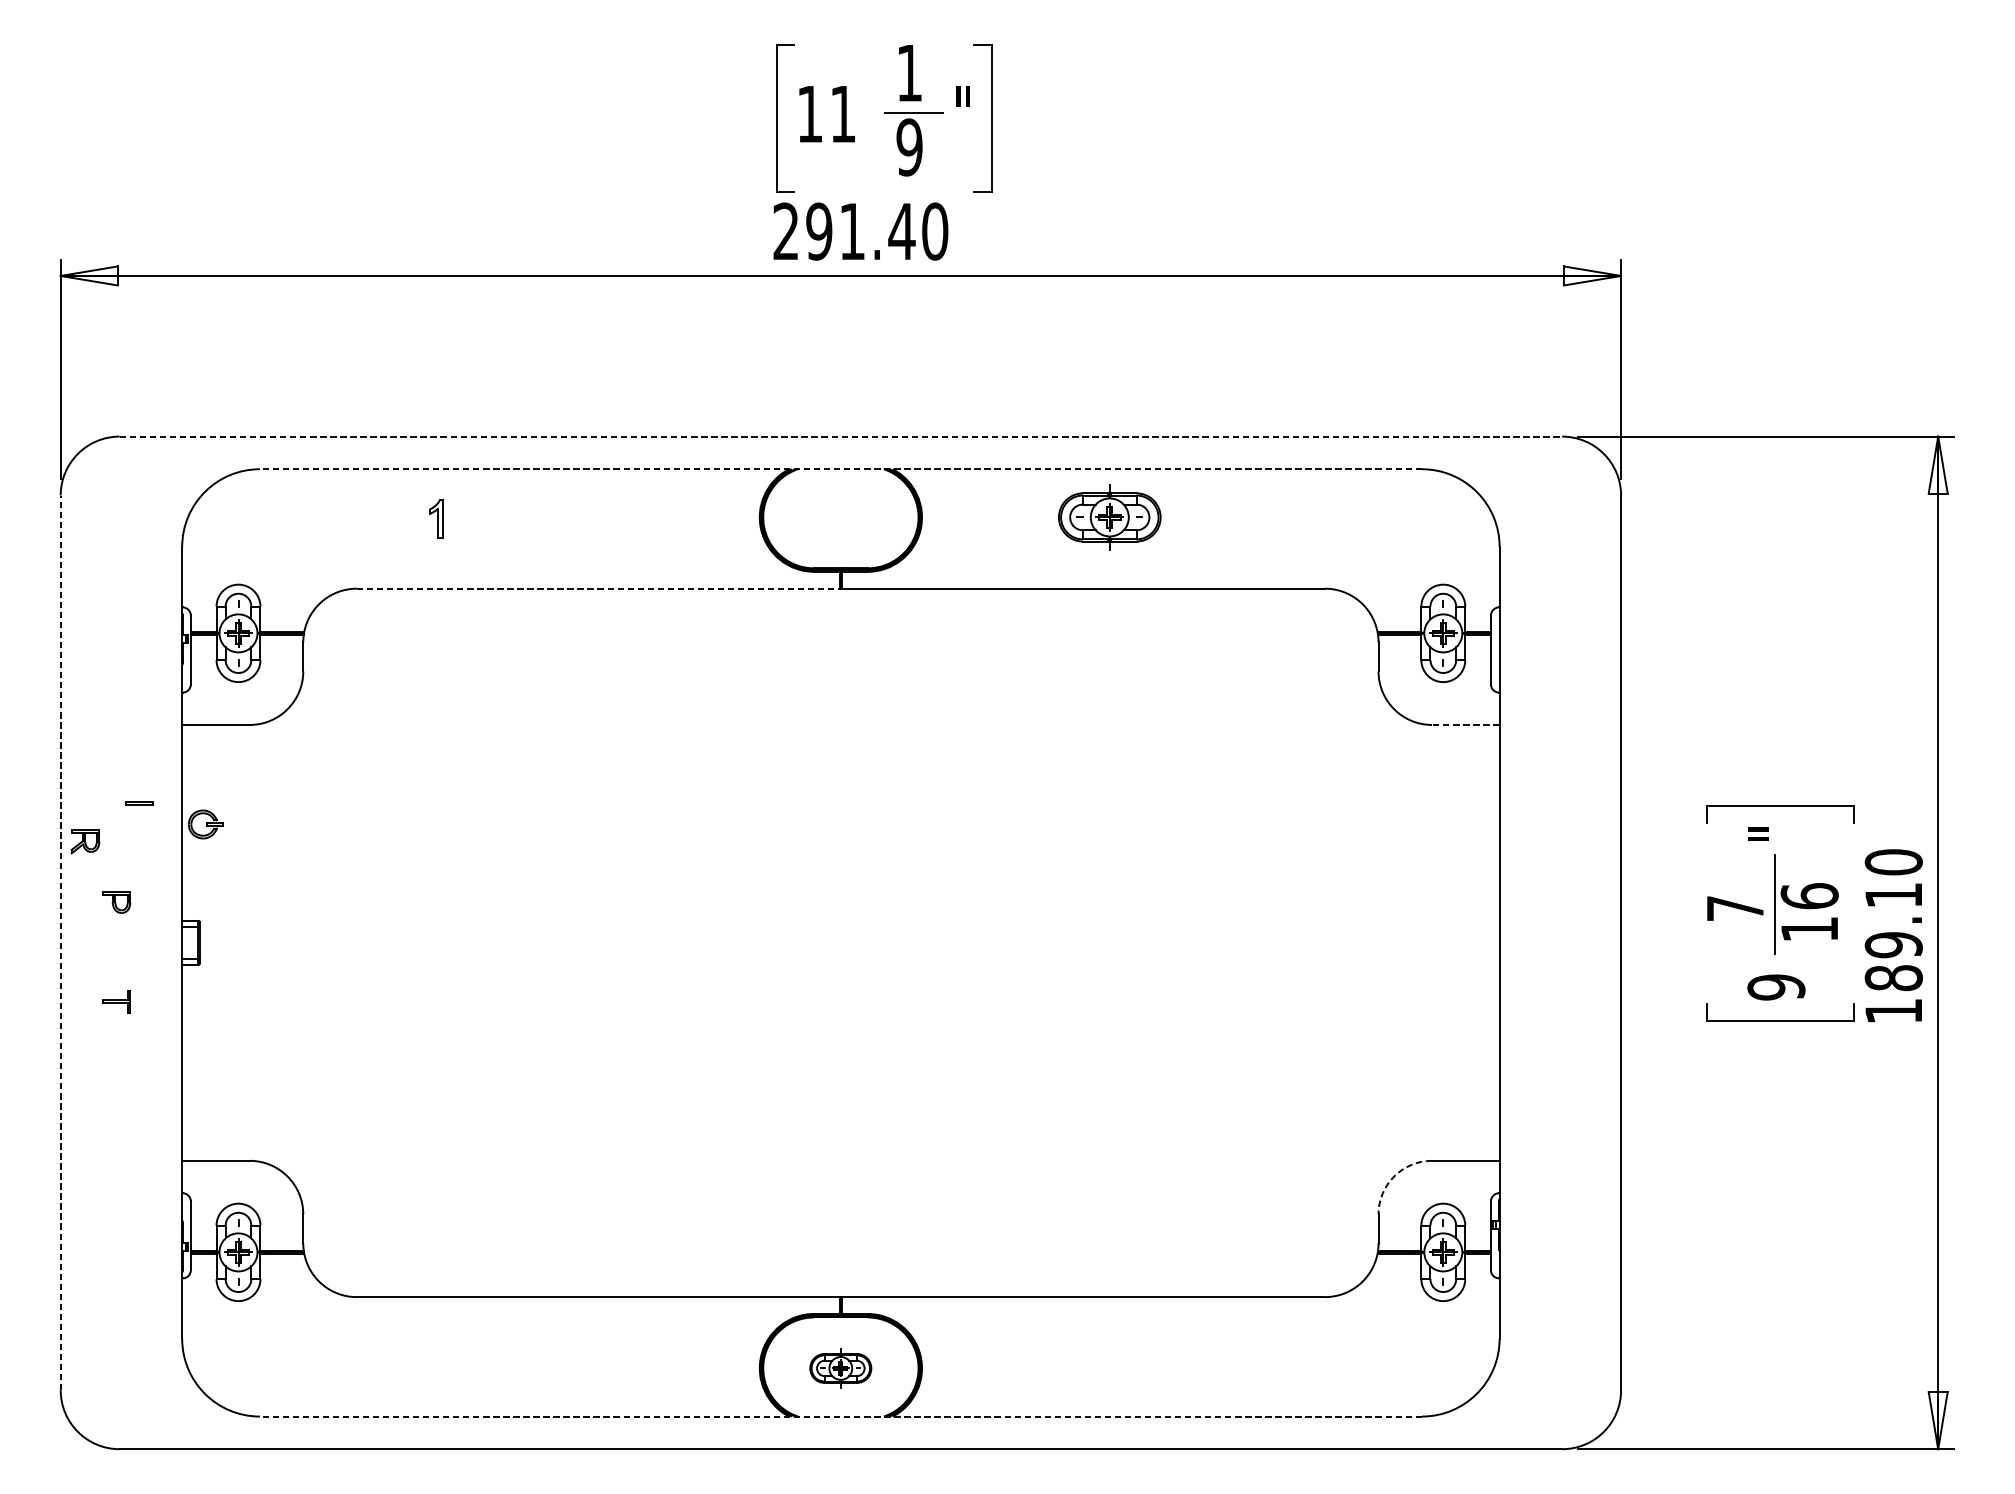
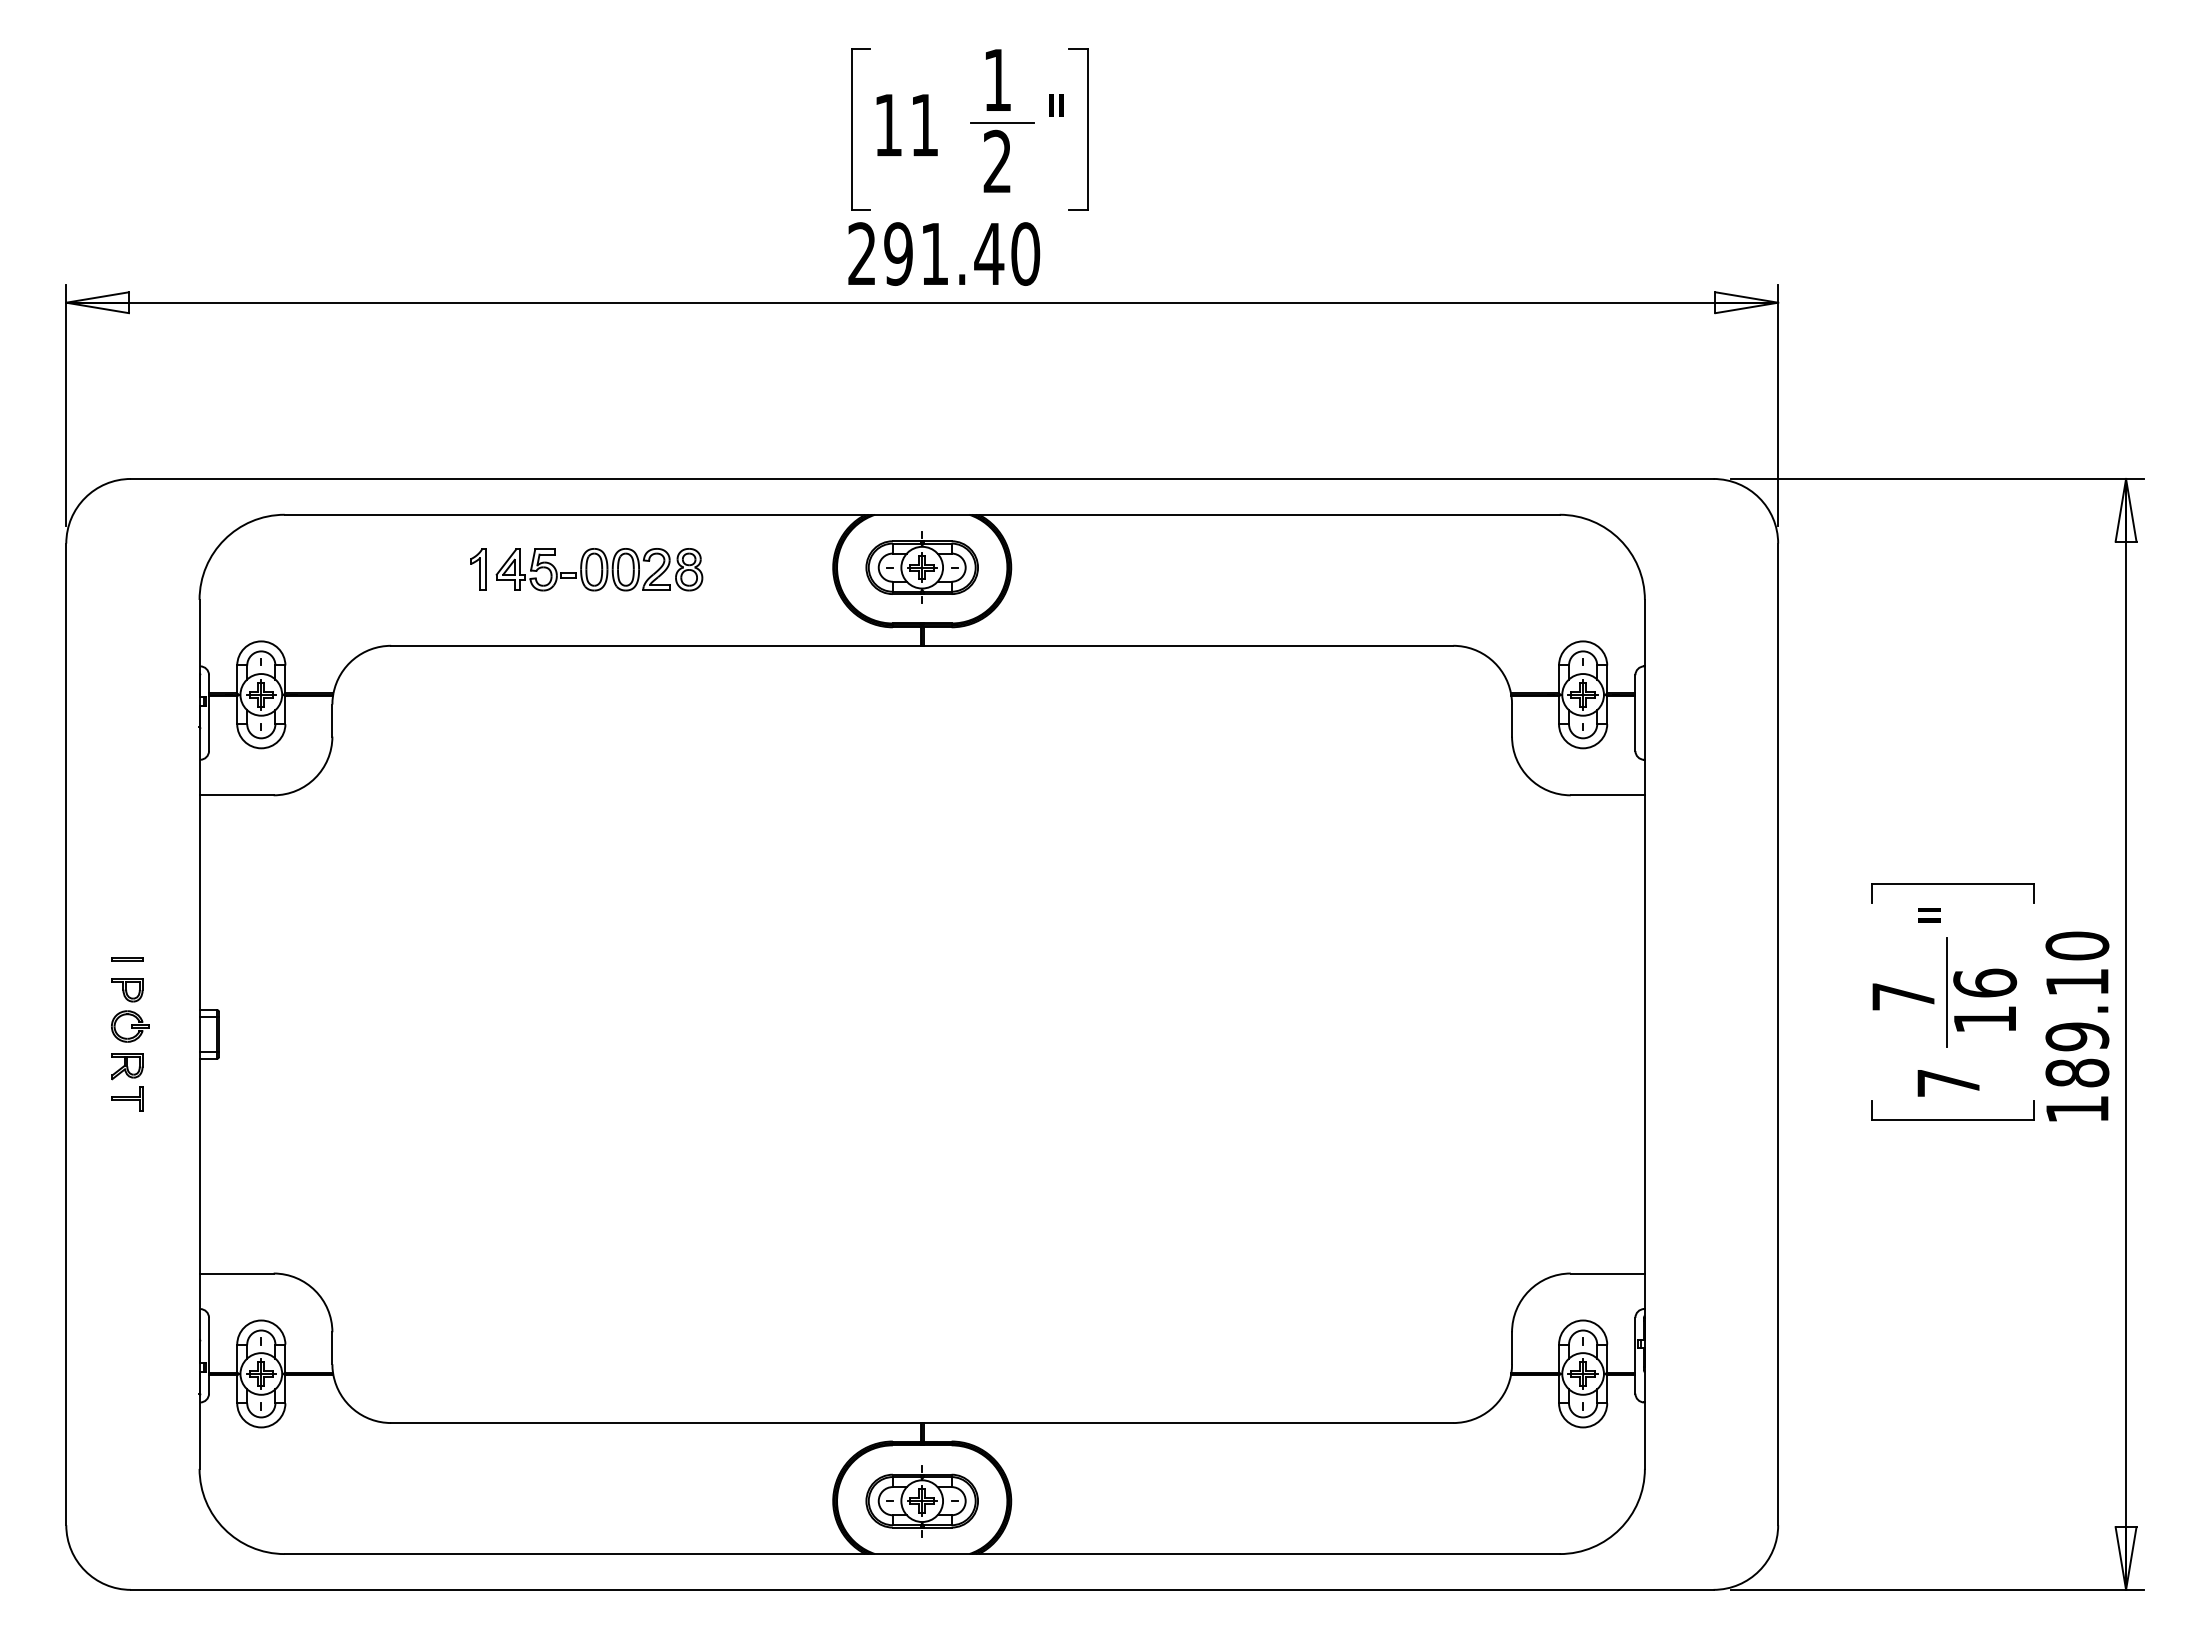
text: (909, 147) -> (997, 161), 9 -> 2
line: (841, 436) -> (922, 478), dashed -> solid
line: (840, 468) -> (921, 514), dashed -> solid
part: (1109, 517) -> (921, 567), moved
part: (546, 519) -> (599, 569), added
line: (597, 588) -> (655, 645), dashed -> solid
line: (1465, 725) -> (1607, 795), dashed -> solid
line: (139, 802) -> (127, 958), moved
part: (205, 824) -> (130, 1026), moved
part: (85, 841) -> (127, 1066), moved
line: (60, 942) -> (66, 1034), dashed -> solid
text: (1776, 987) -> (1948, 1083), 9 -> 7
arc: (1394, 1176) -> (1529, 1290), dashed -> solid
part: (840, 1368) -> (921, 1501), size x1.67
line: (840, 1416) -> (921, 1554), dashed -> solid

